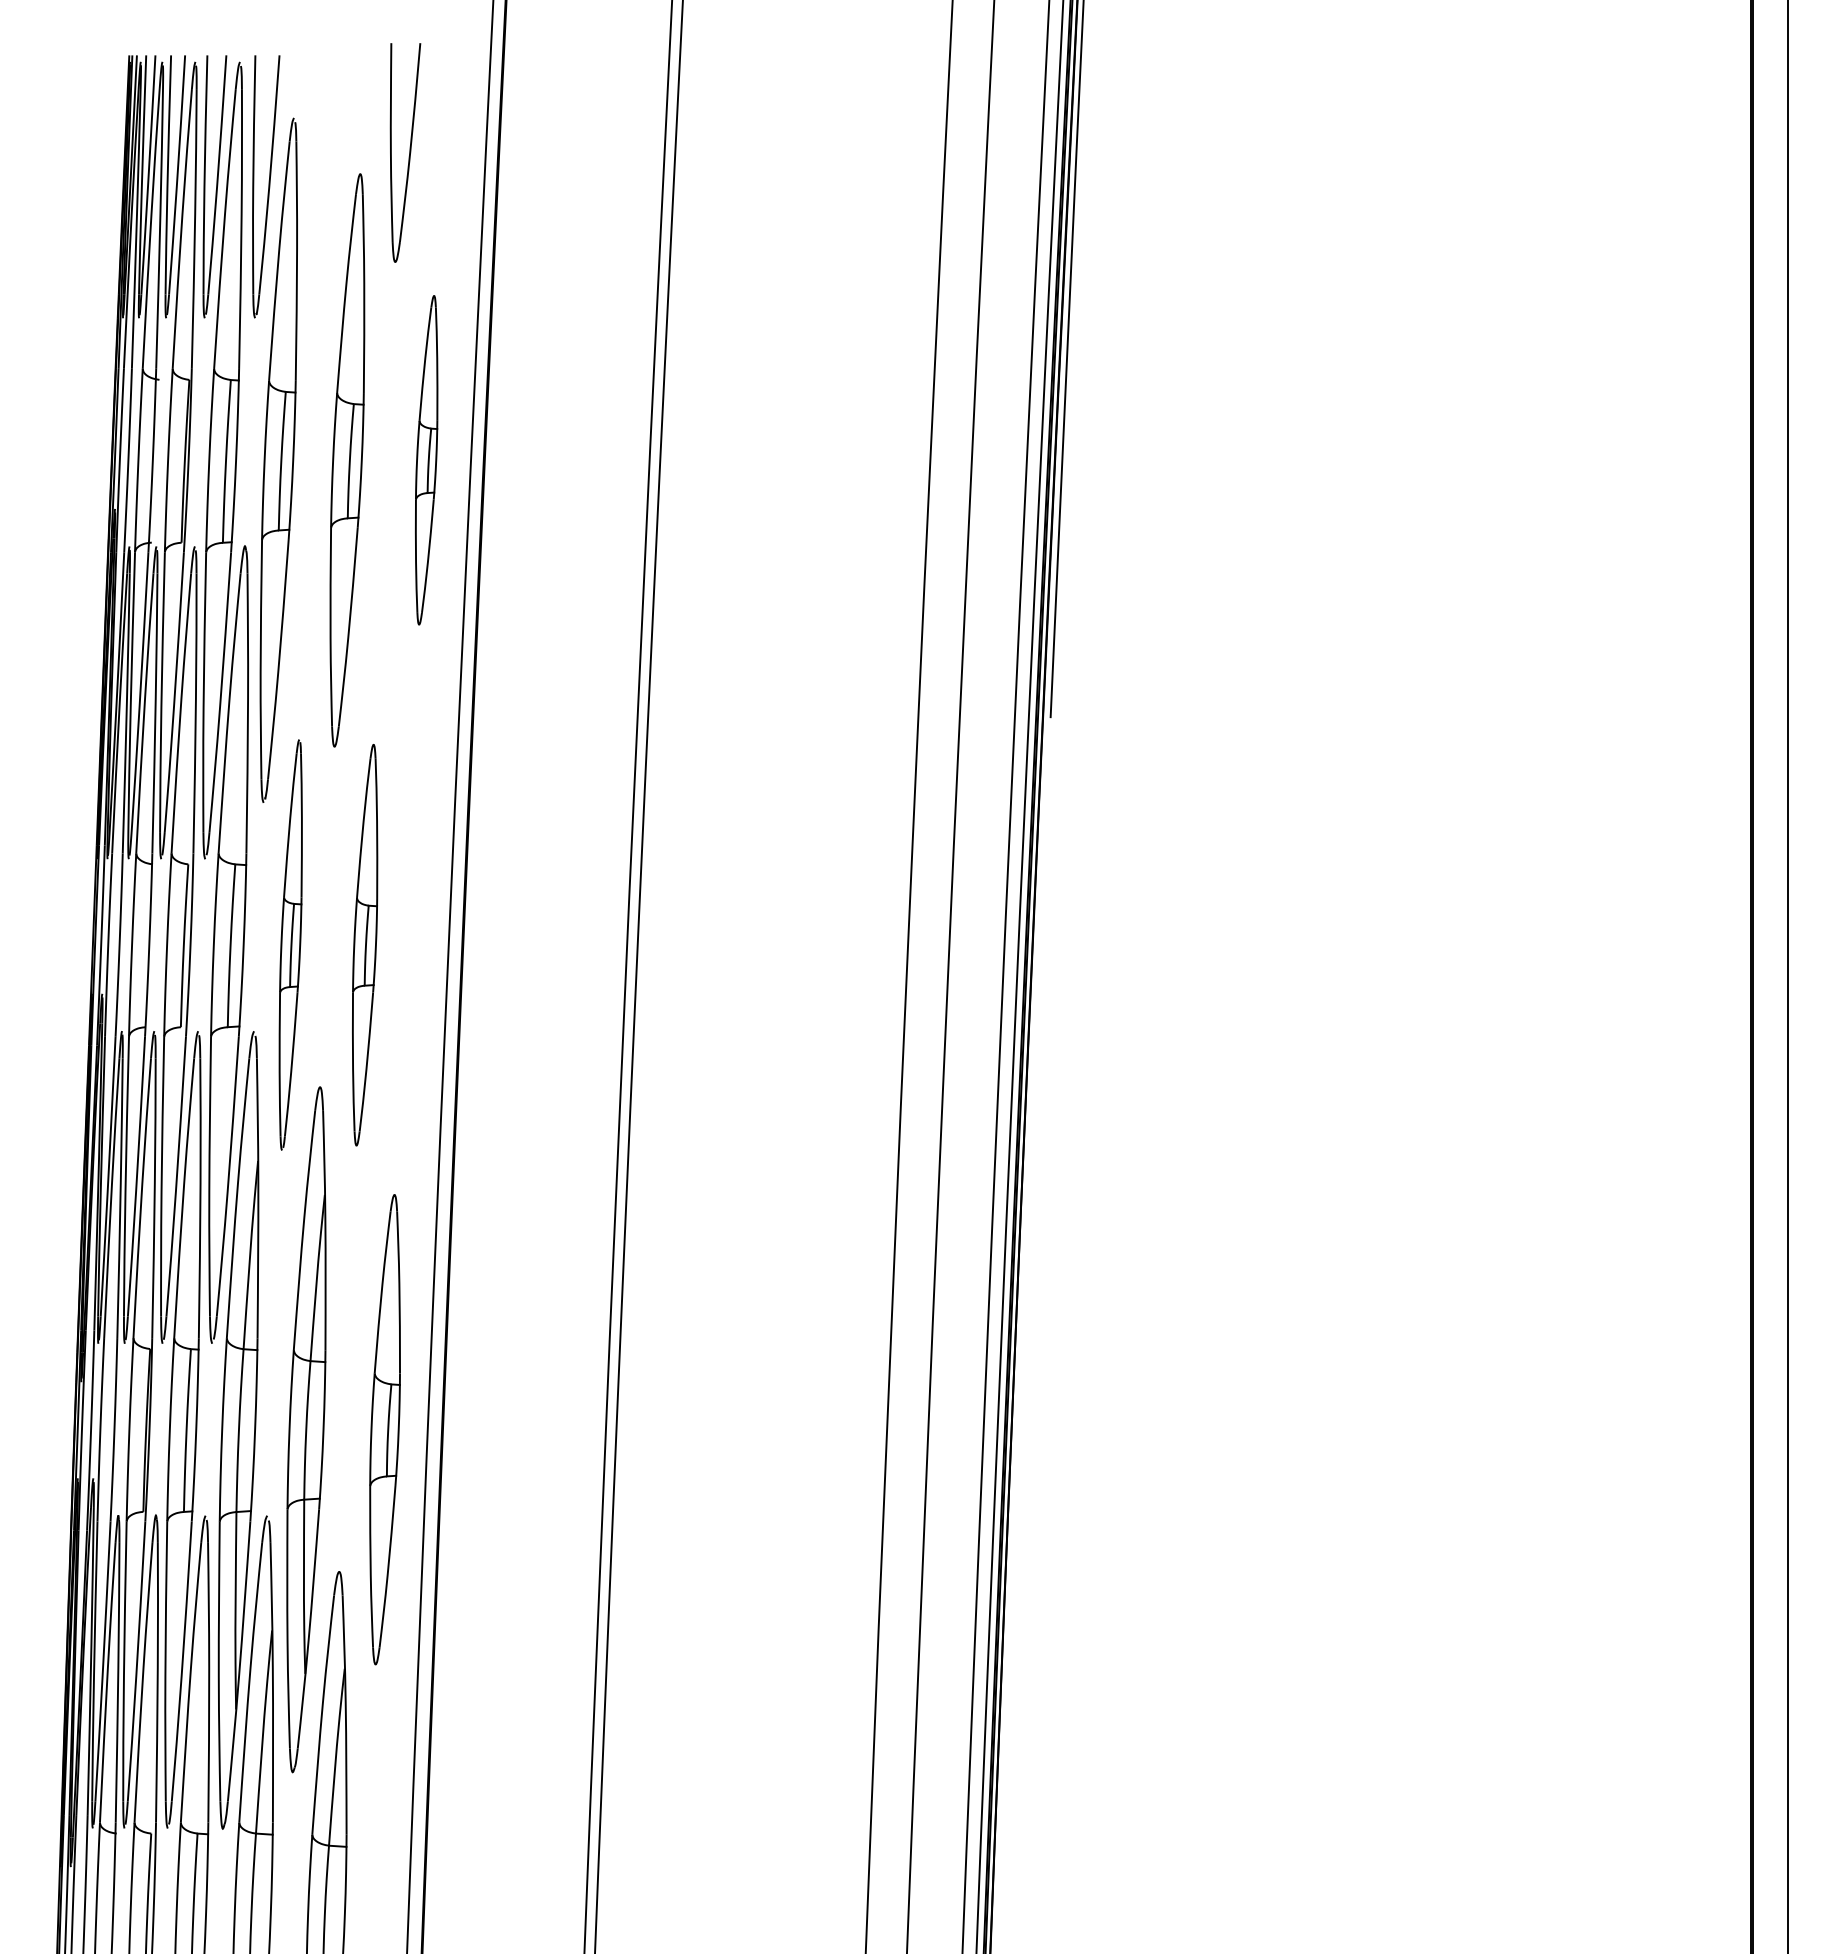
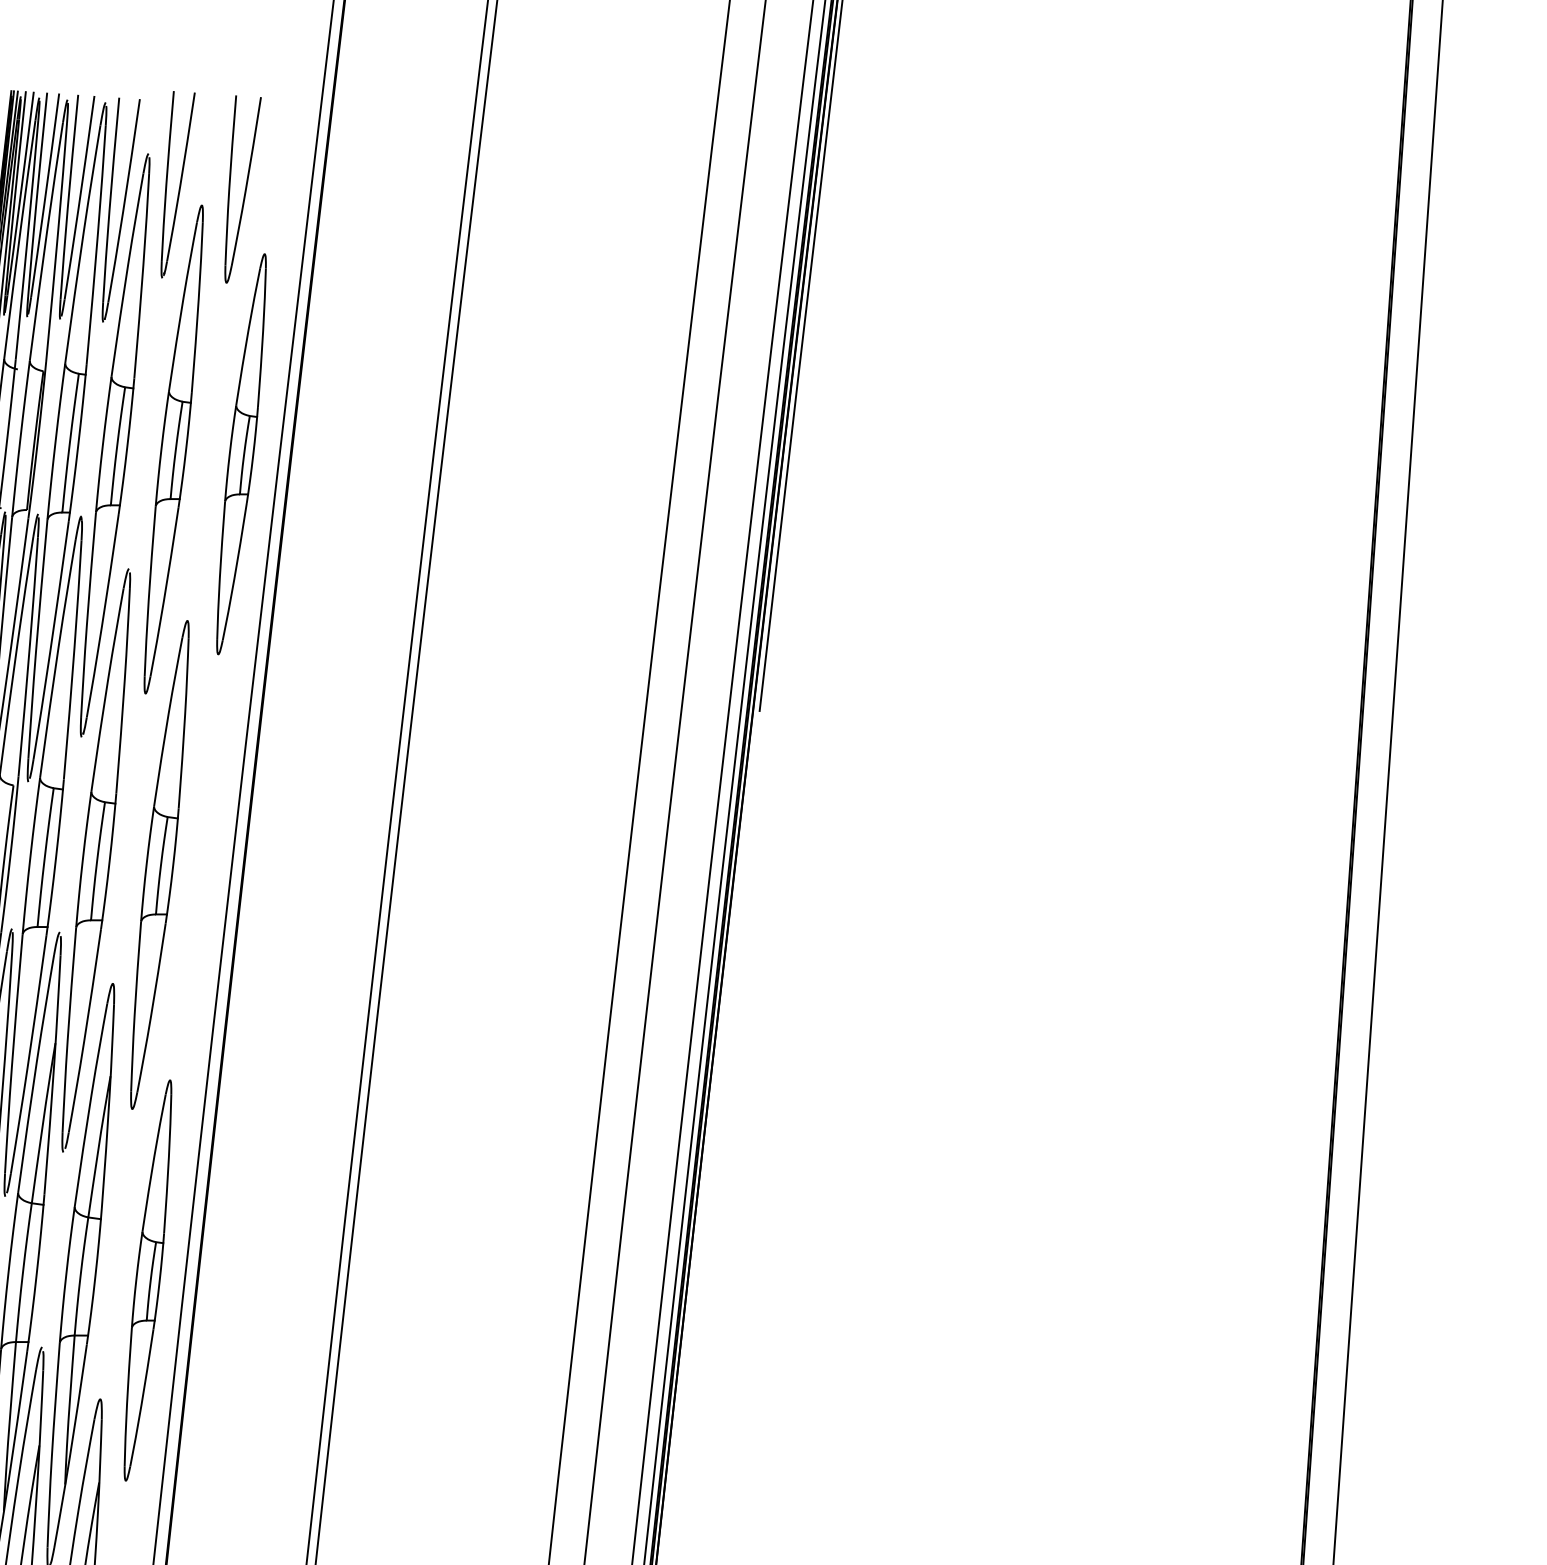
part: (329, 152) -> (176, 185), added
part: (426, 459) -> (241, 453), size x1.43
part: (290, 944) -> (96, 860), size x1.67
part: (364, 945) -> (159, 865), size x1.43

